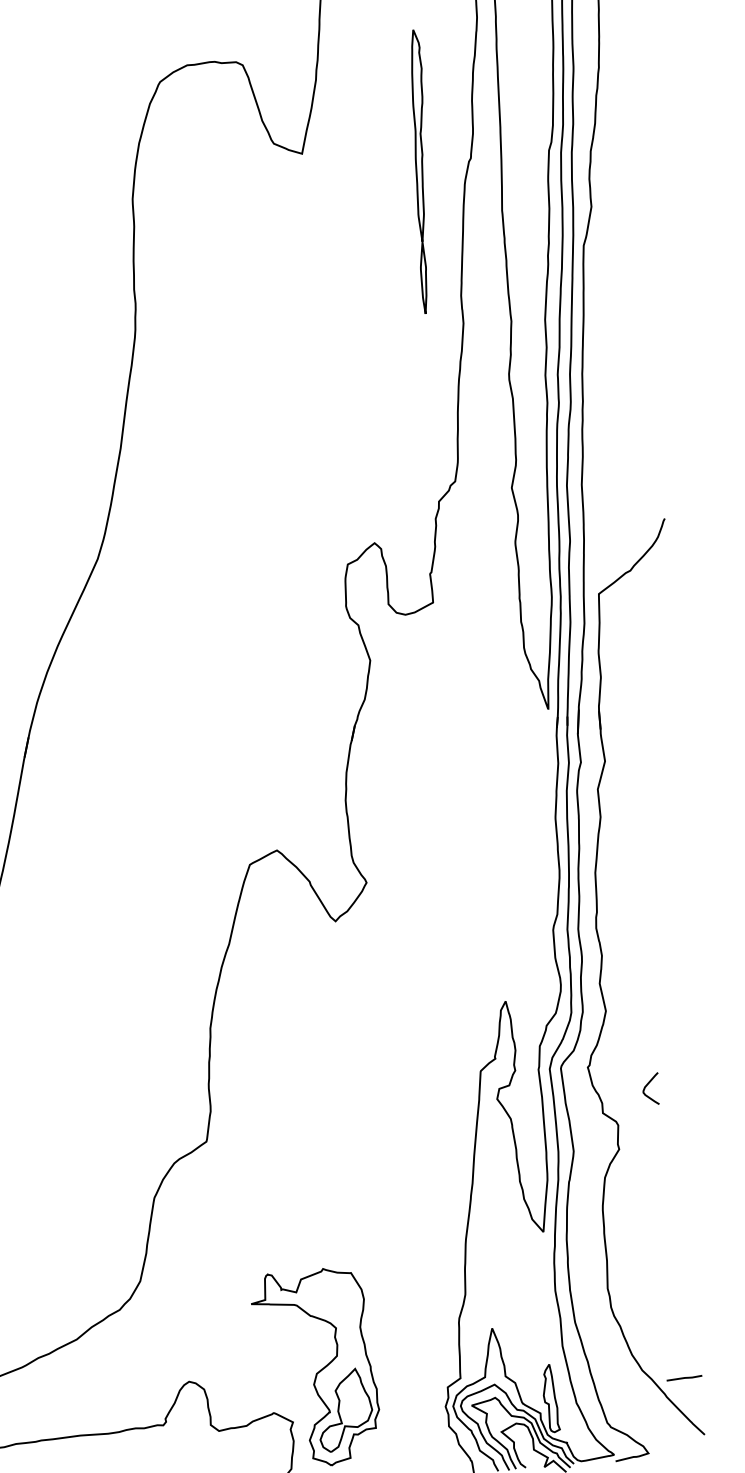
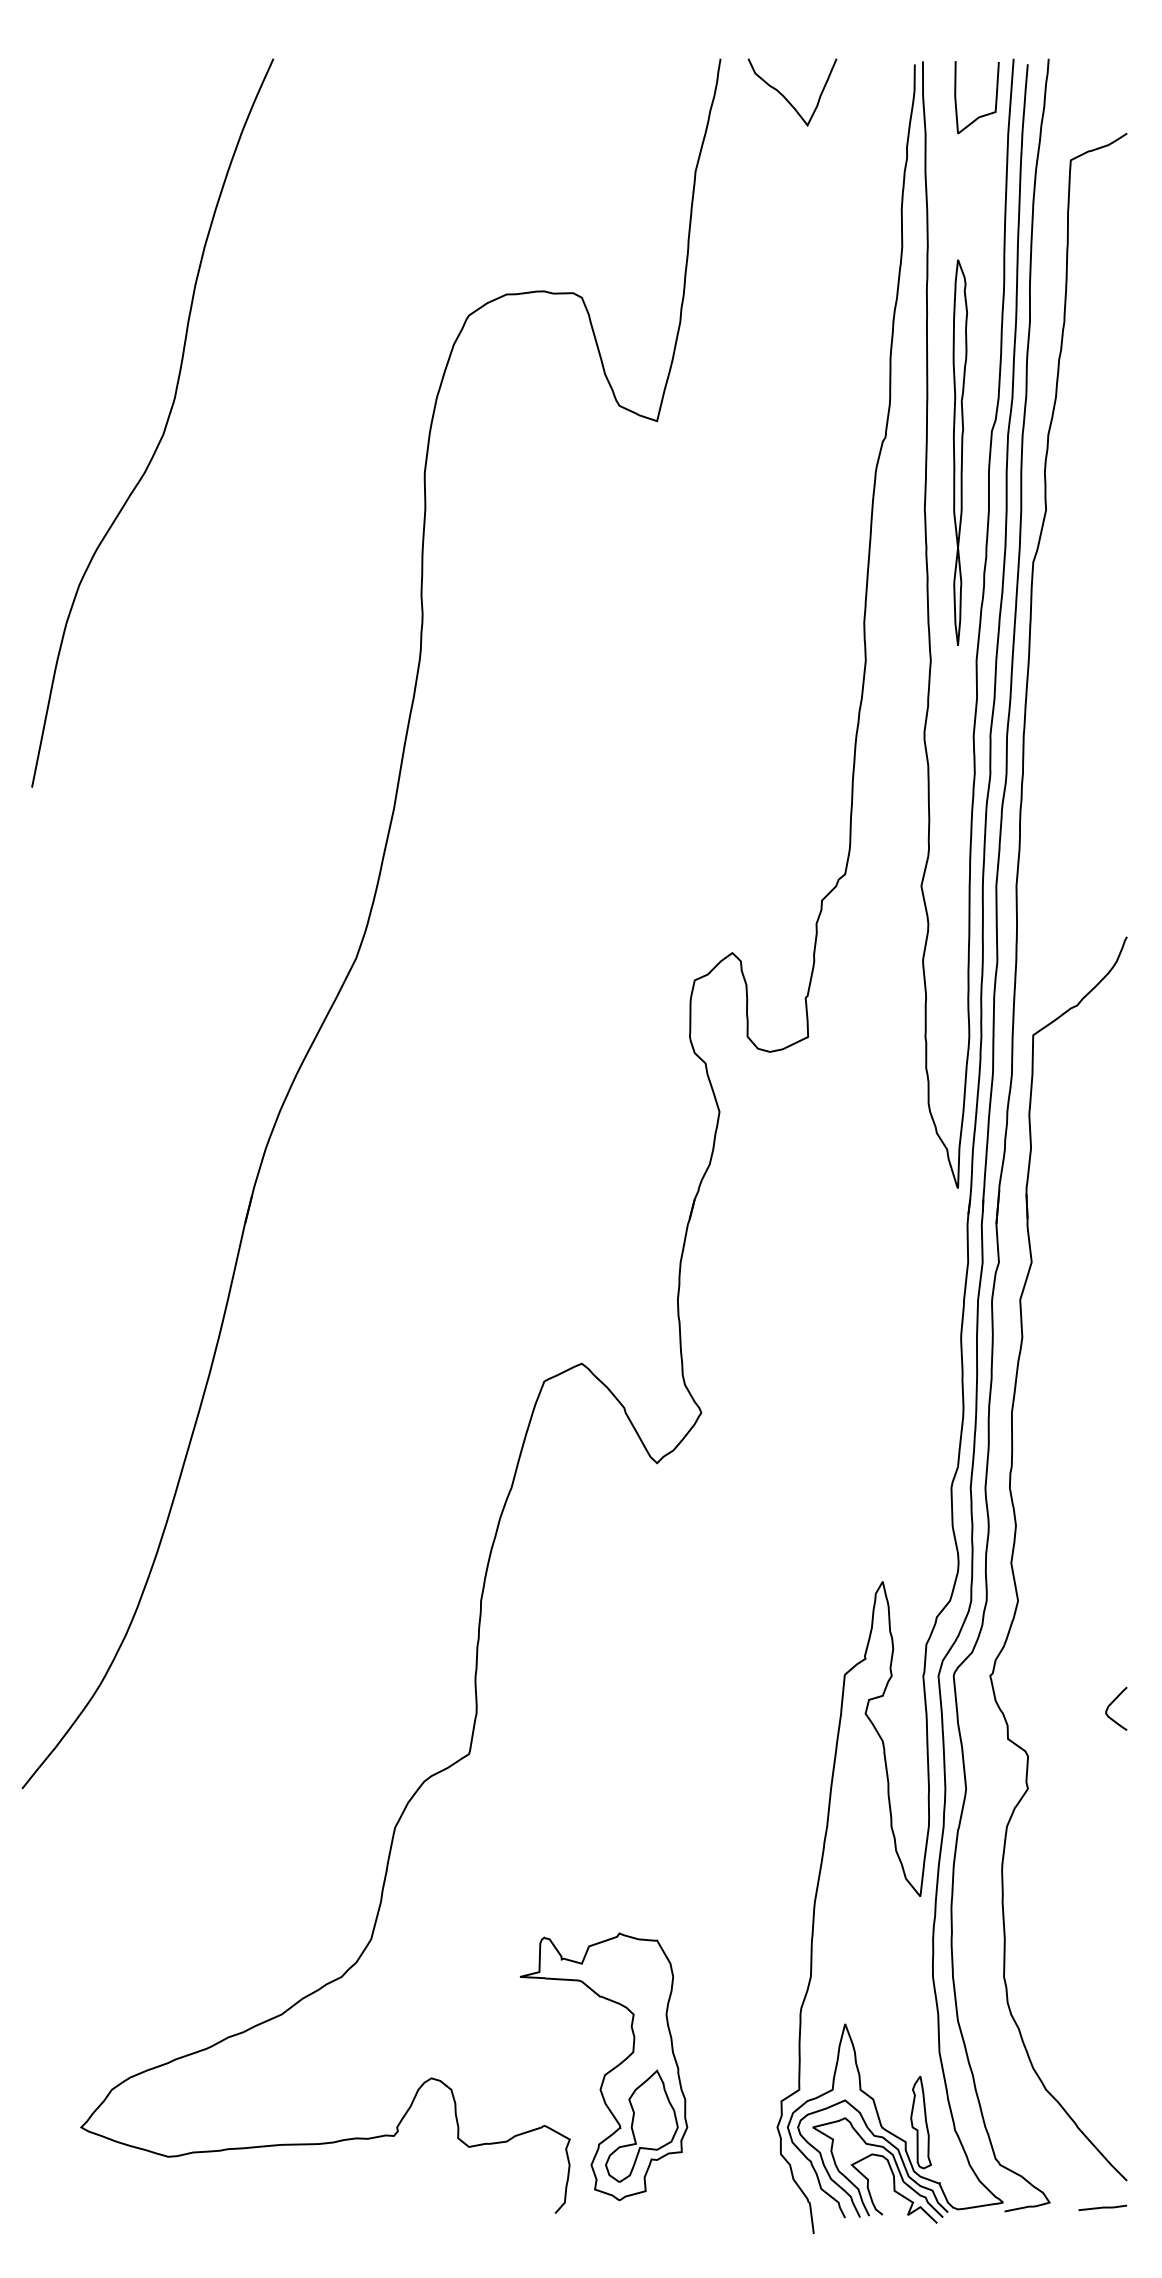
part: (420, 171) -> (959, 452), moved
curve: (647, 1085) -> (1112, 1703), moved
line: (684, 1377) -> (1102, 2207), moved

